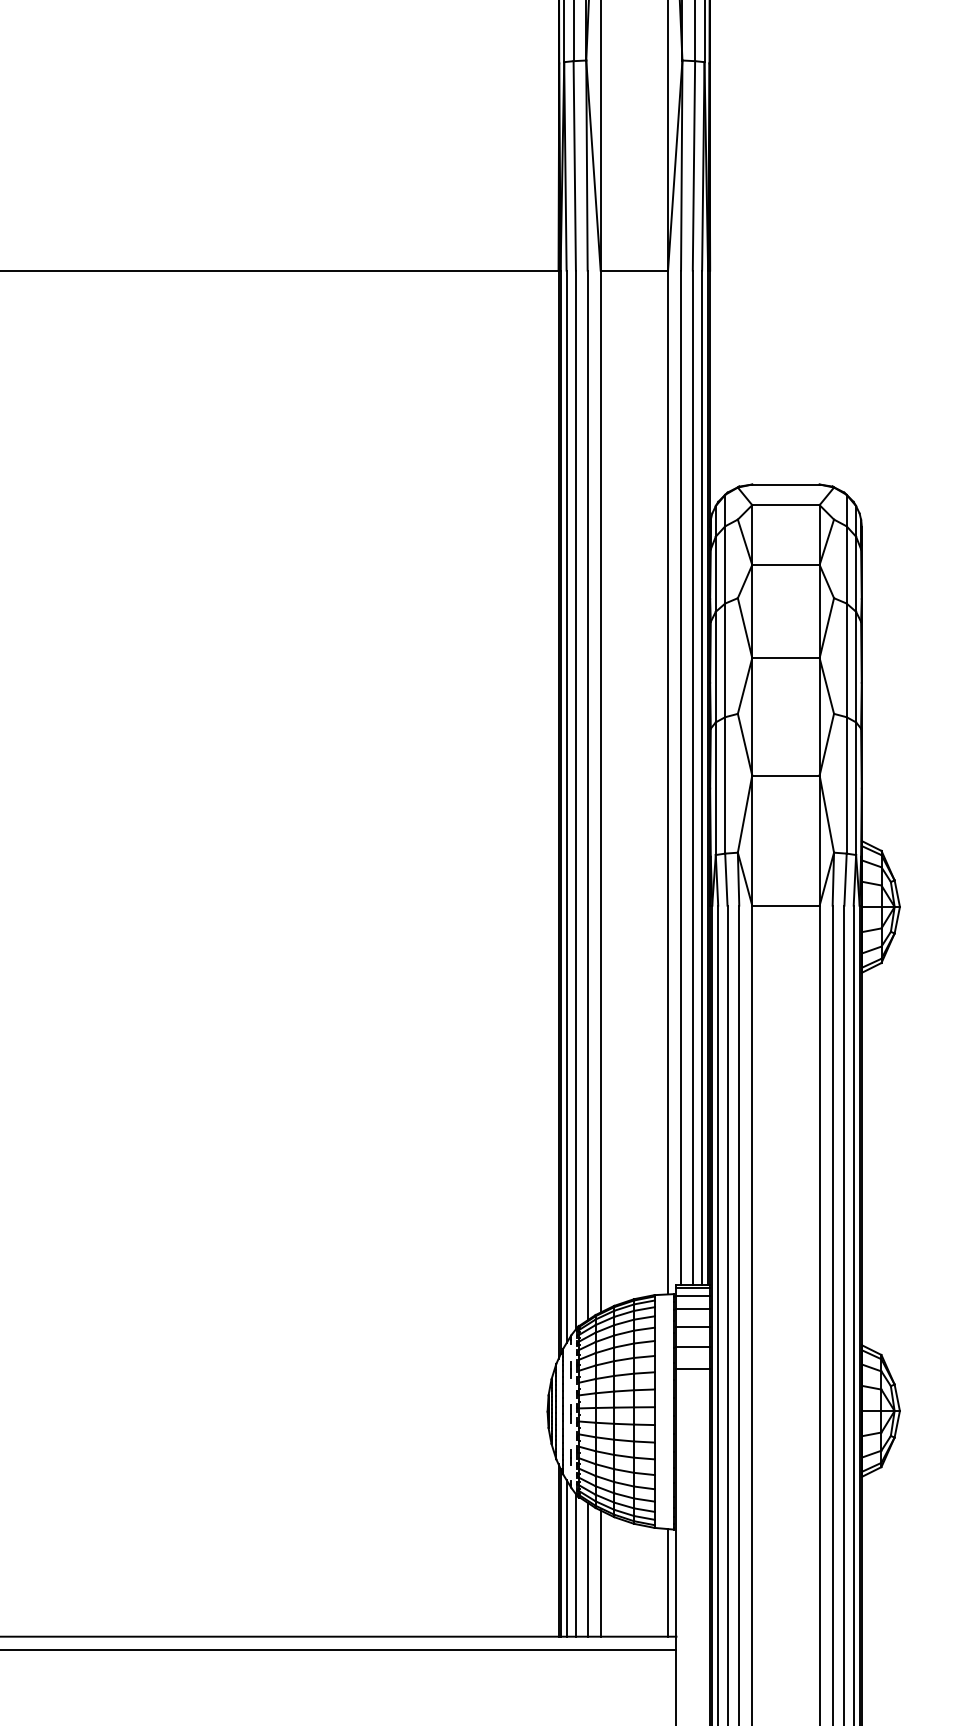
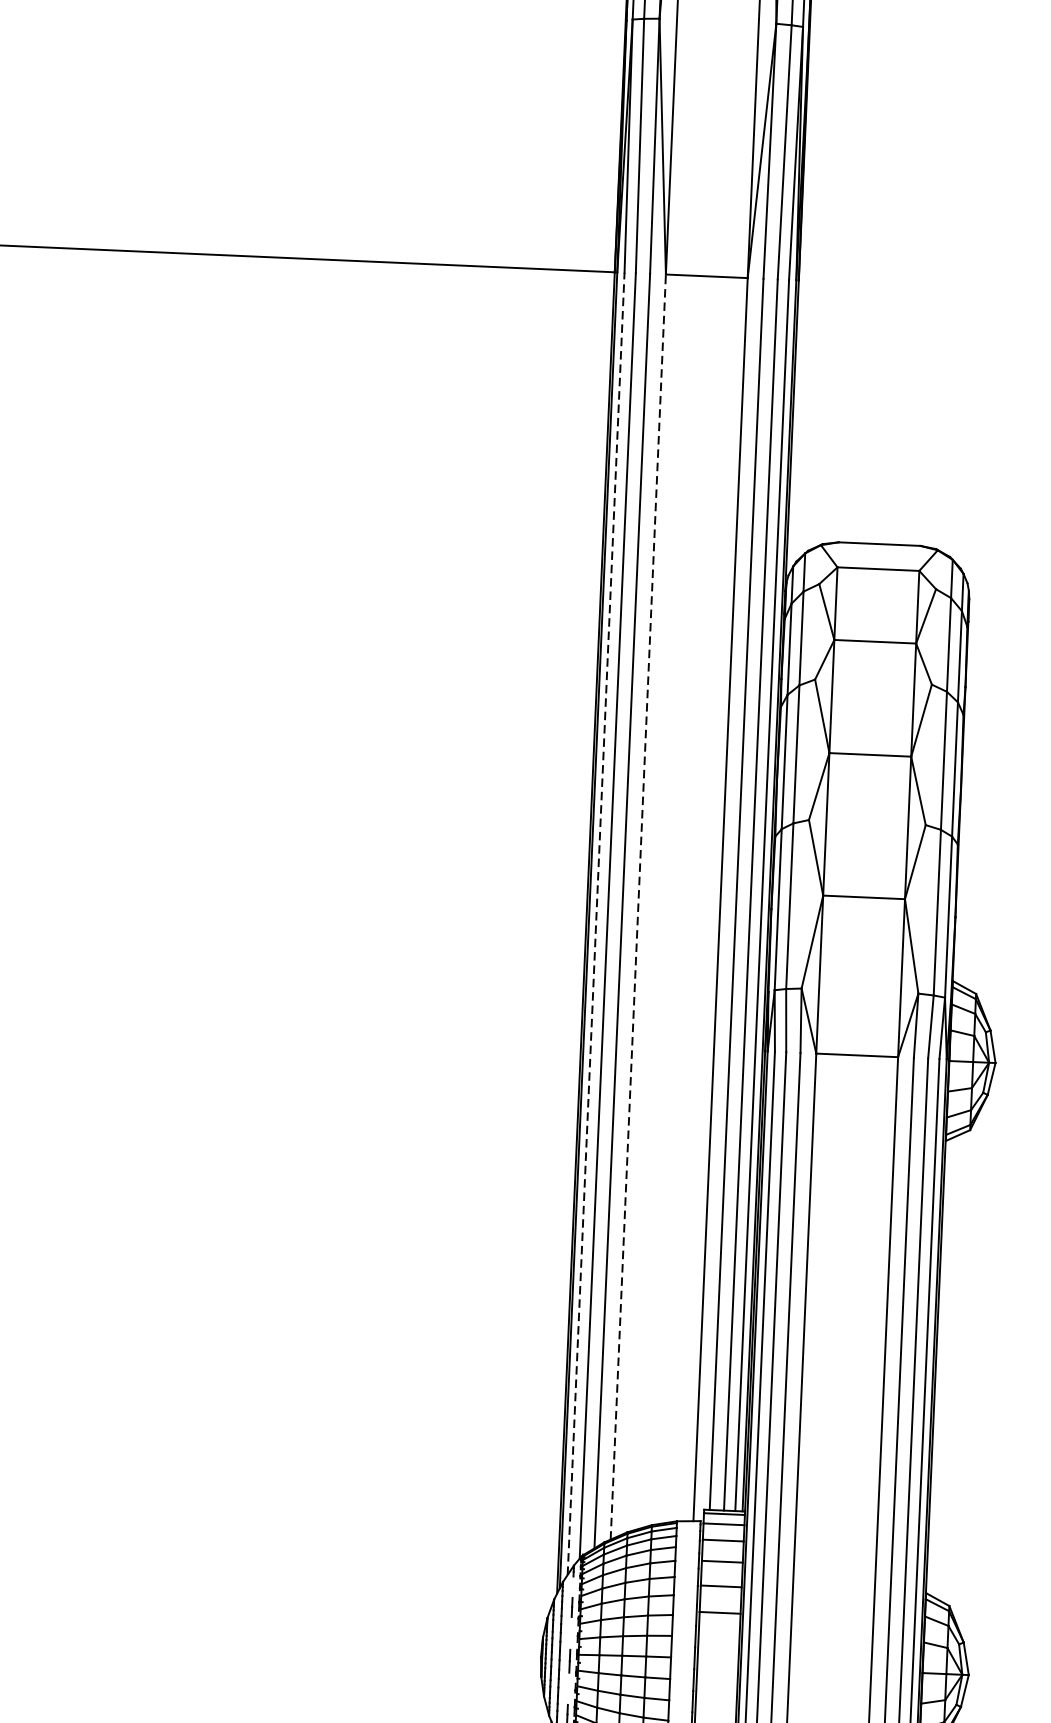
line: (600, 791) -> (638, 906), solid -> dashed
line: (566, 806) -> (596, 923), solid -> dashed

